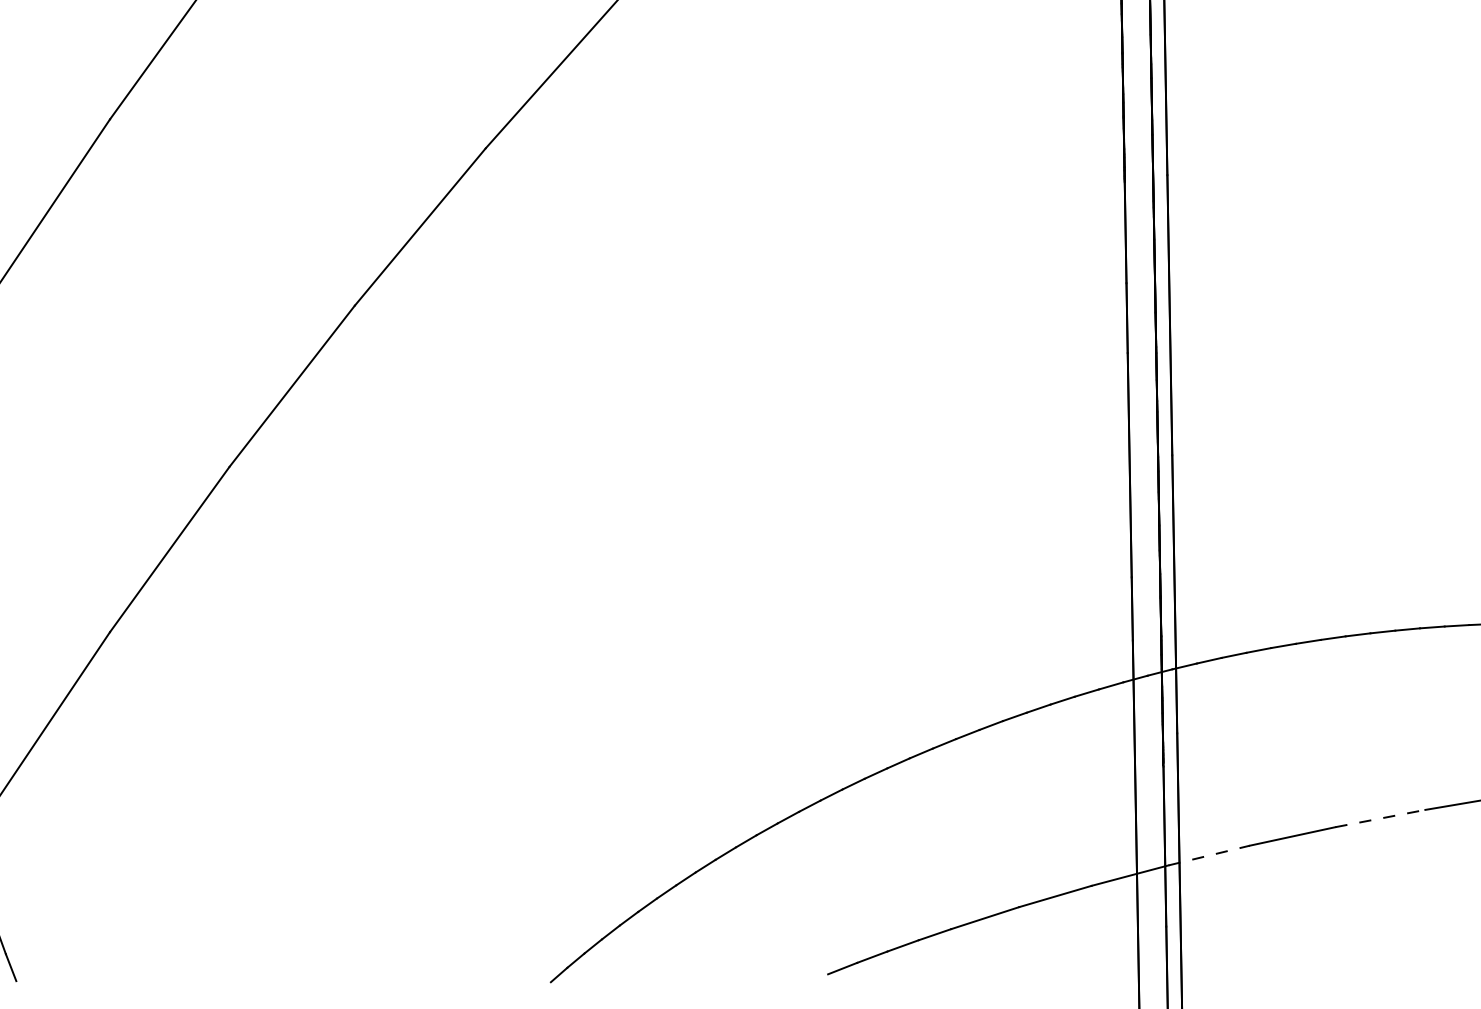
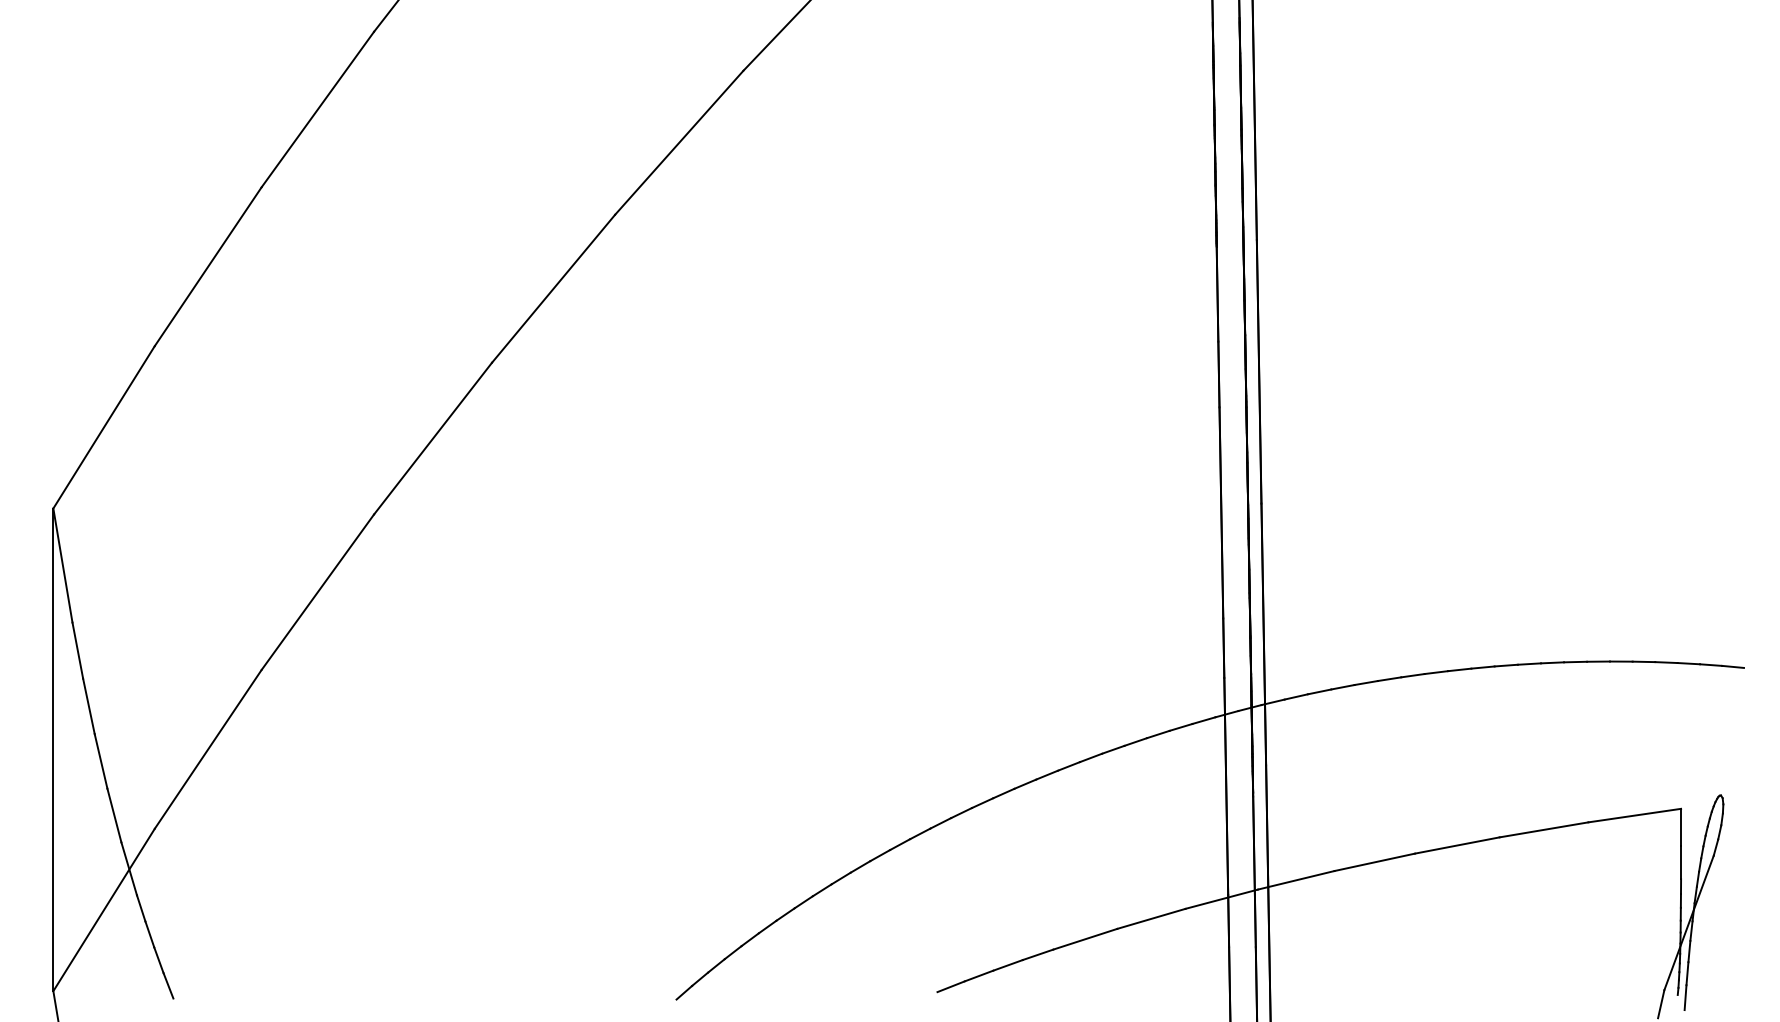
line: (1380, 818) -> (1457, 845), dashed -> solid
line: (1209, 855) -> (1296, 880), dashed -> solid

